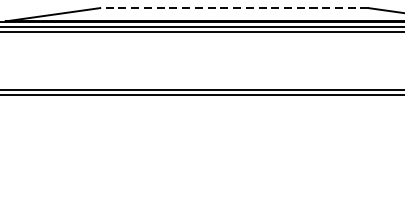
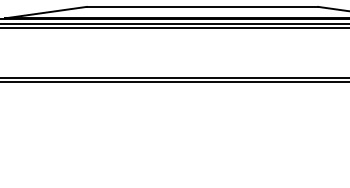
line: (234, 7) -> (202, 6), dashed -> solid

